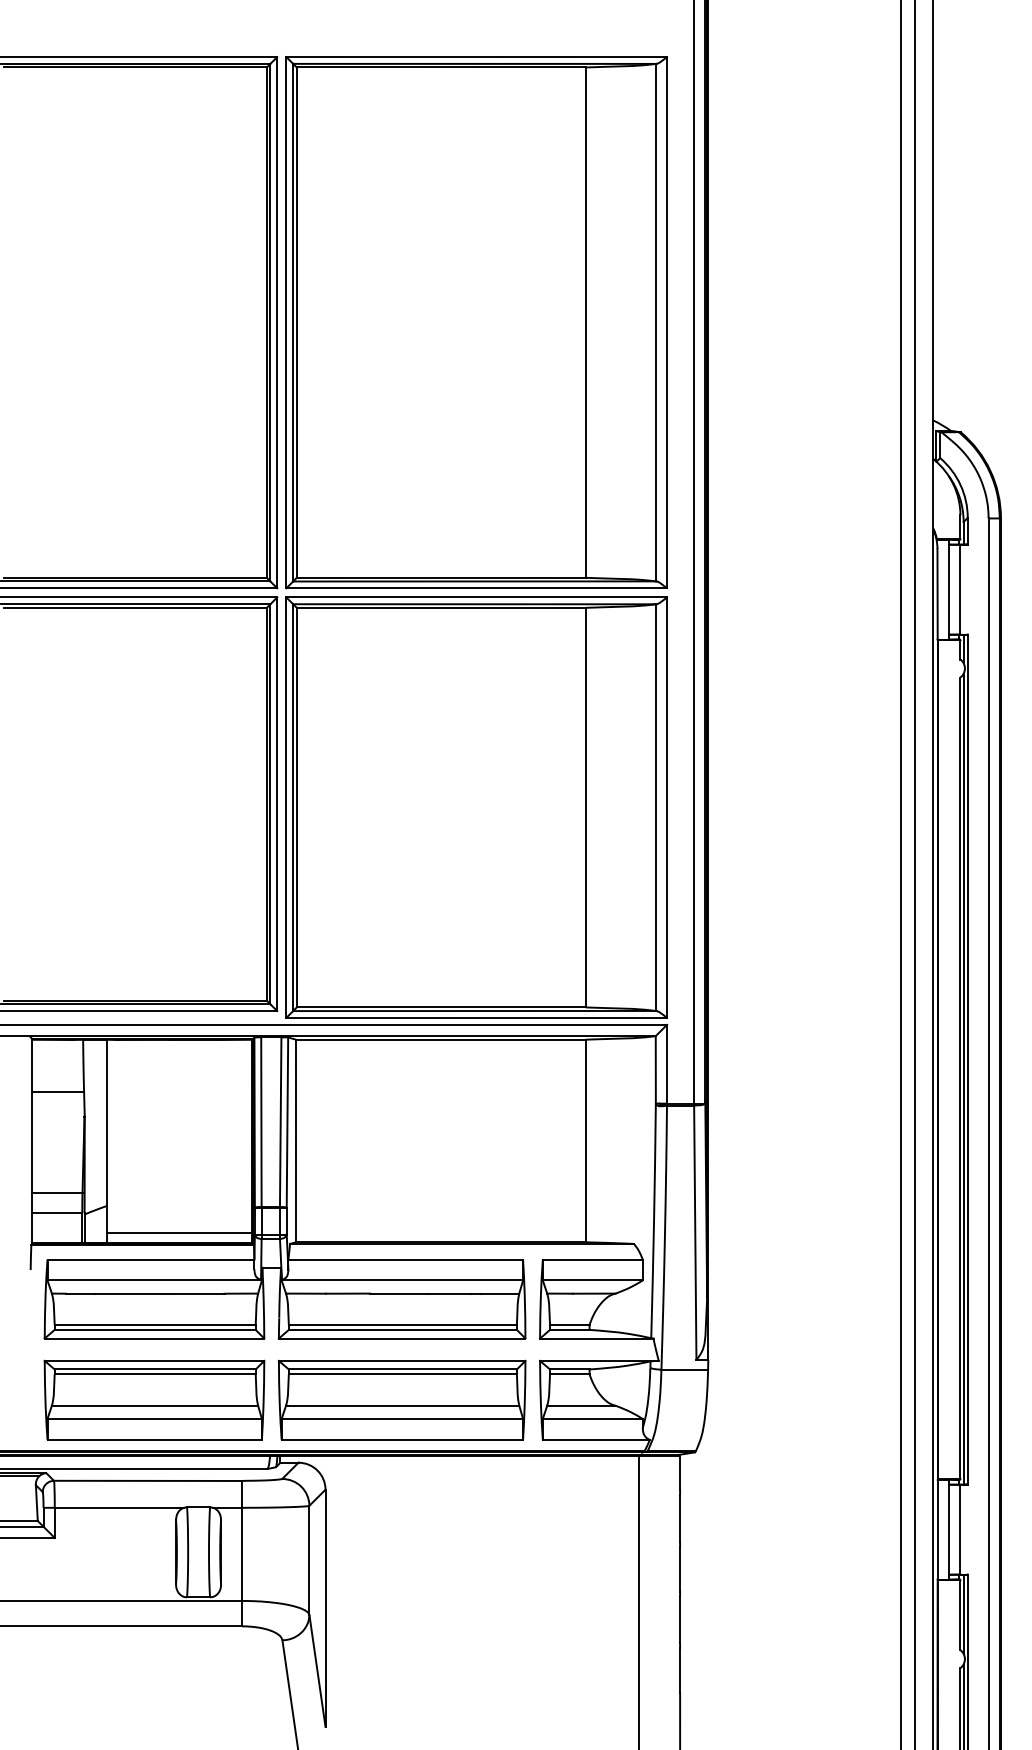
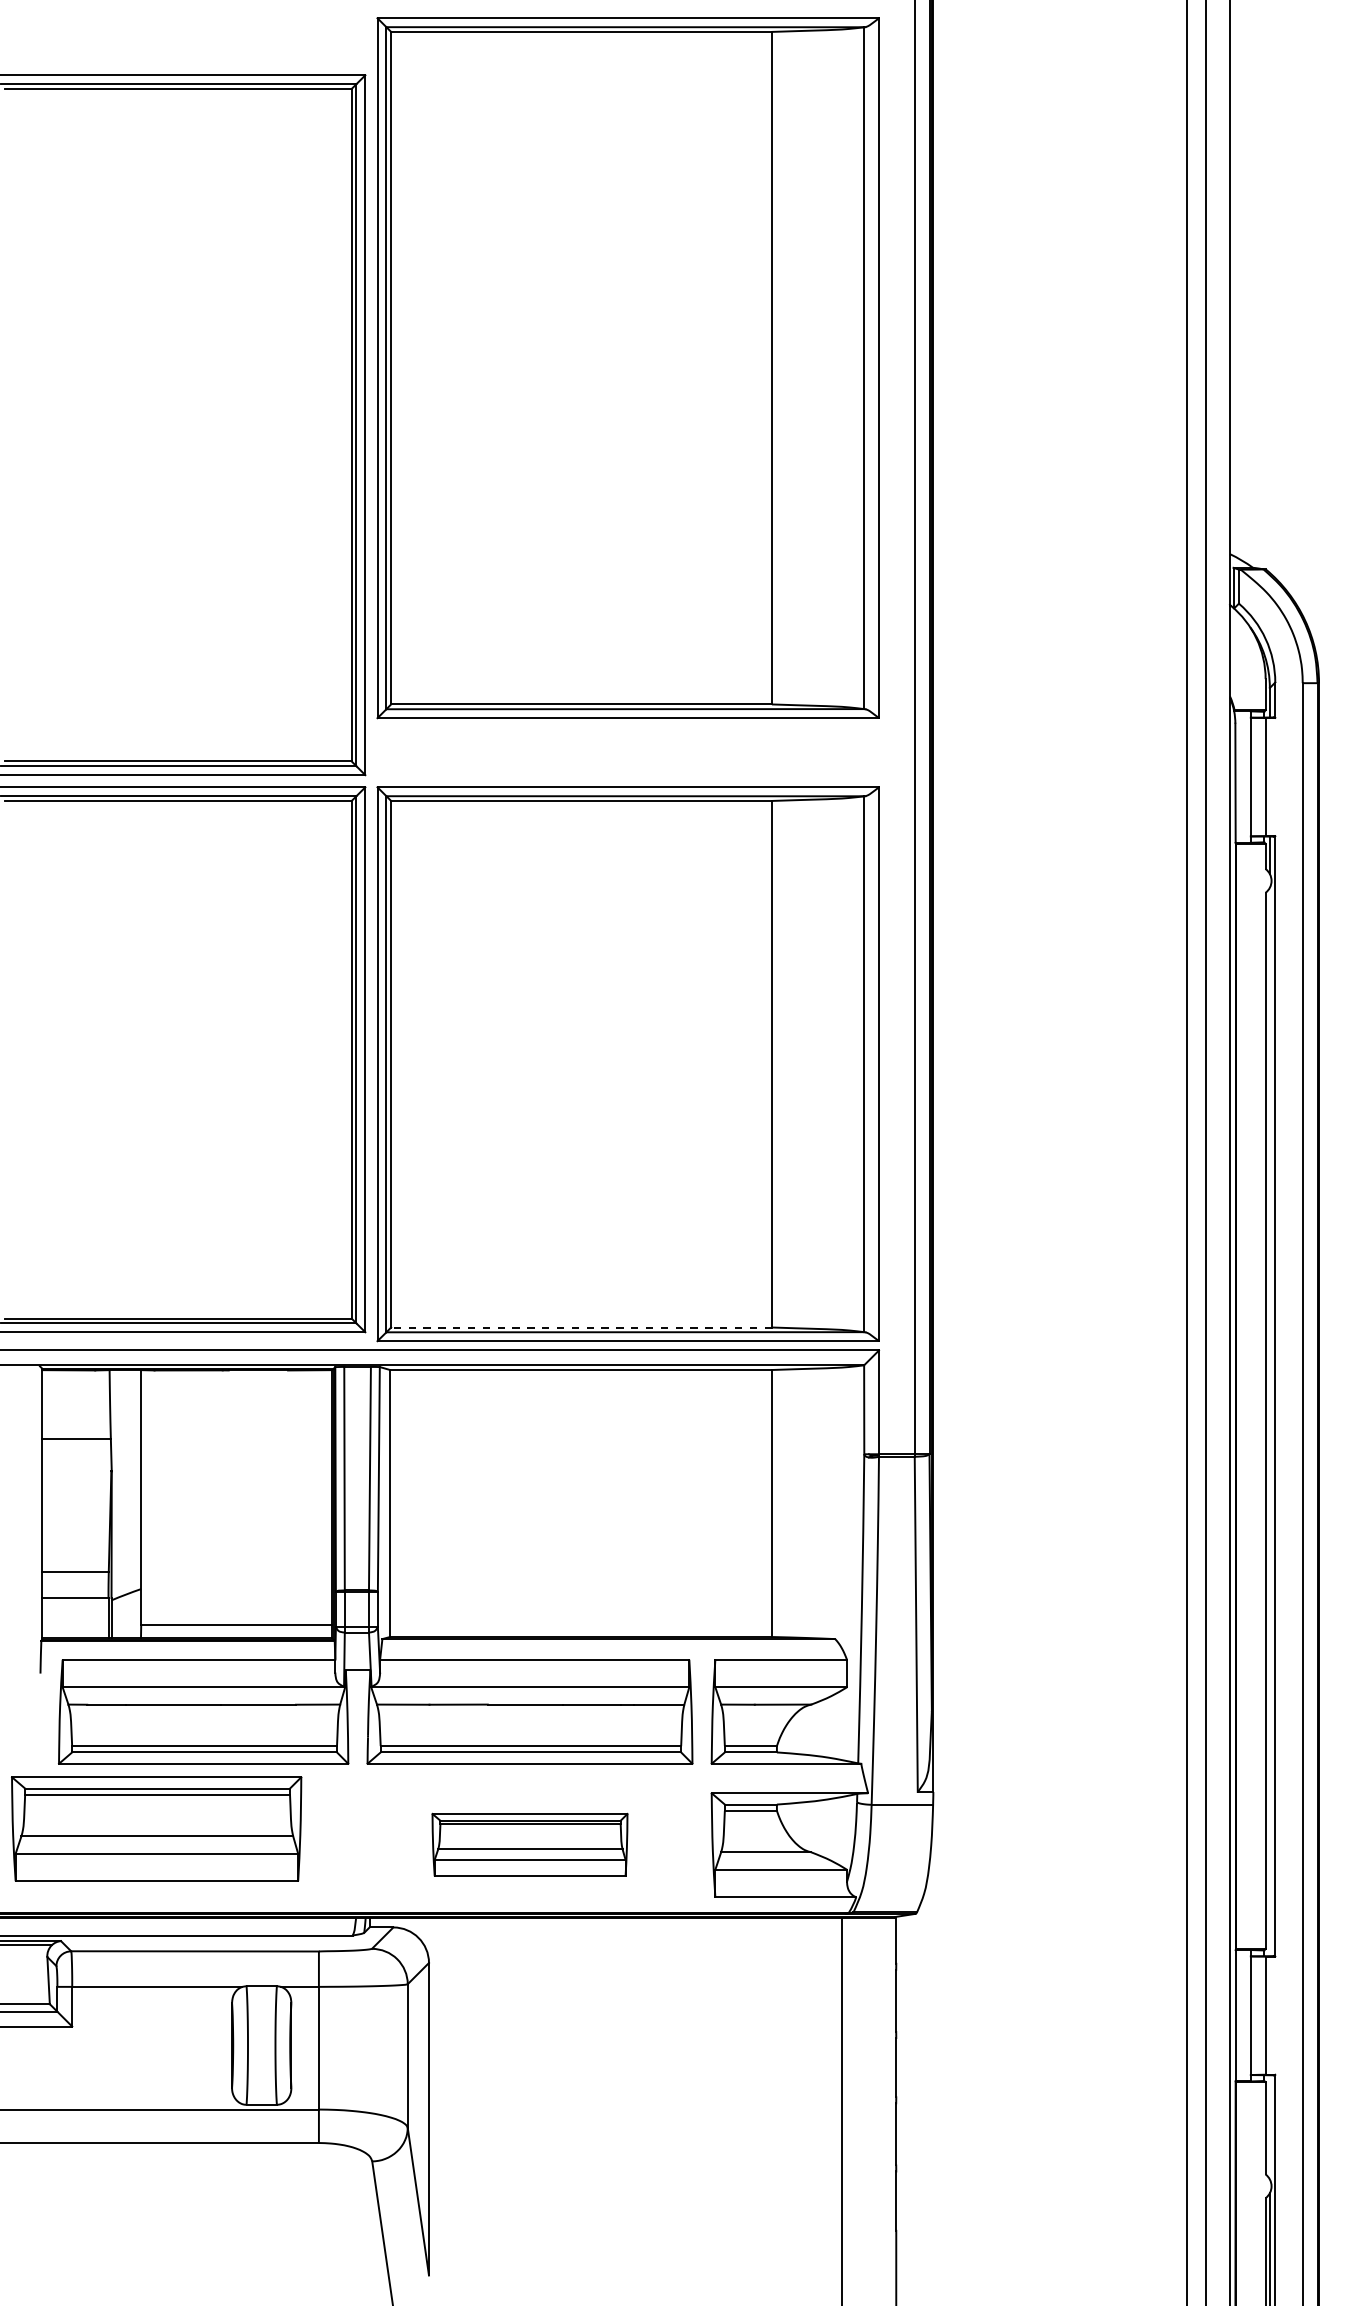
part: (476, 322) -> (627, 368), moved
line: (441, 1007) -> (581, 1327), solid -> dashed
line: (963, 1078) -> (1269, 1421), removed
part: (154, 1399) -> (156, 1828), moved
part: (401, 1399) -> (529, 1844), size x0.6
line: (963, 1614) -> (1269, 2127), removed

